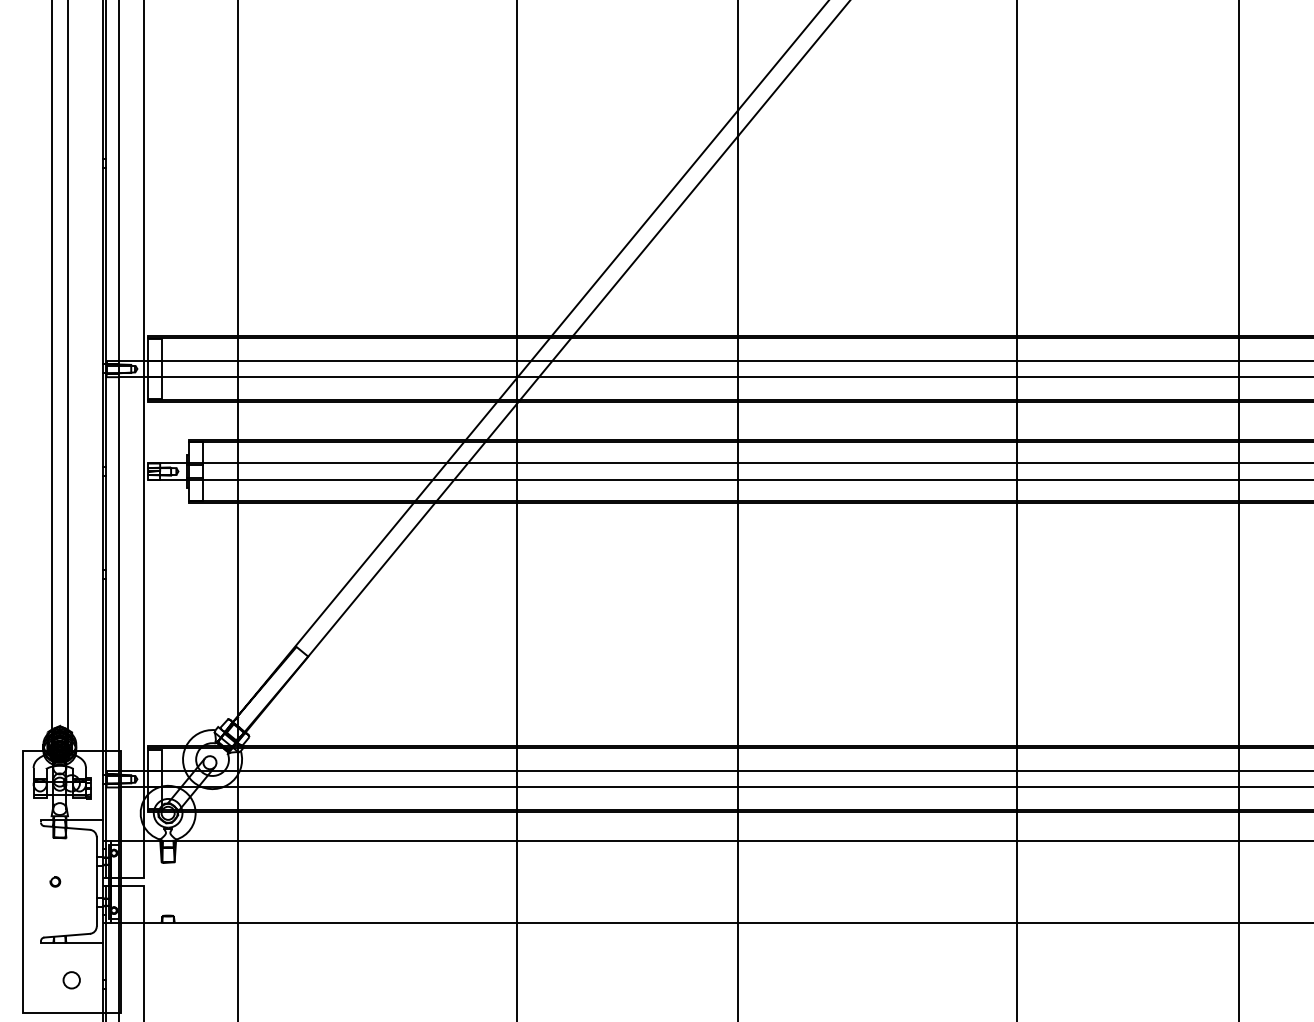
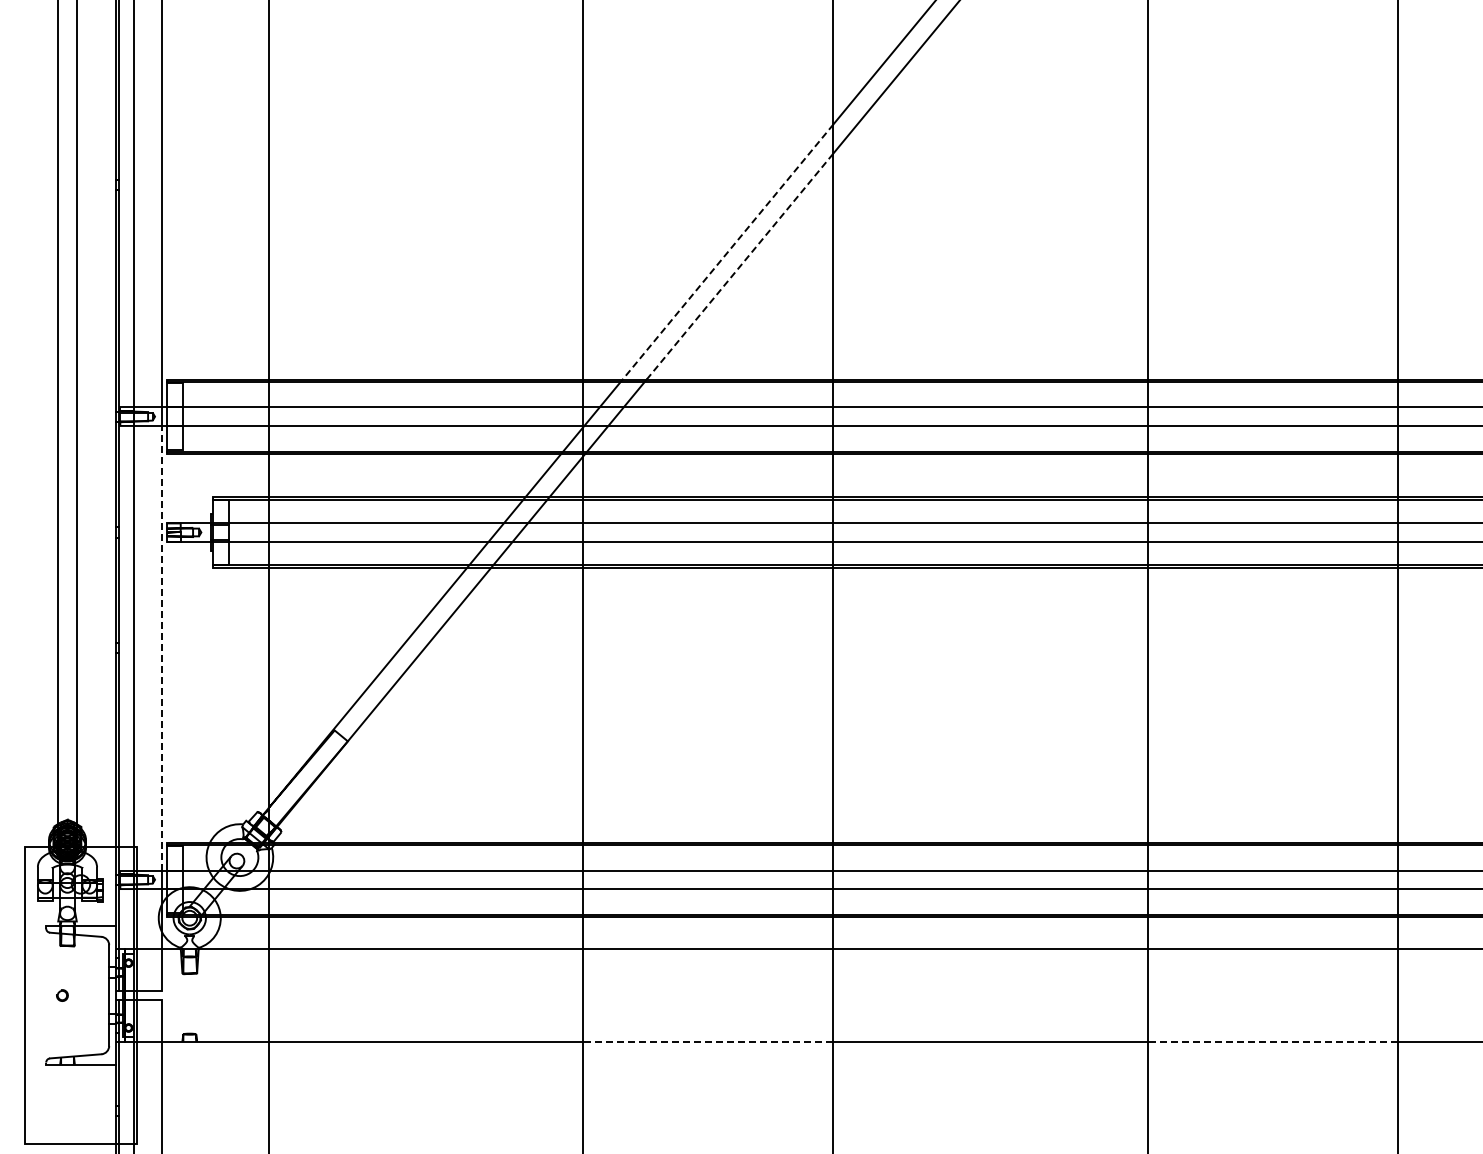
line: (645, 223) -> (728, 252), solid -> dashed
line: (656, 235) -> (740, 266), solid -> dashed
line: (143, 573) -> (161, 647), solid -> dashed
line: (626, 922) -> (707, 1041), solid -> dashed
line: (1127, 922) -> (1272, 1041), solid -> dashed
circle: (71, 980) -> (80, 1106), removed

